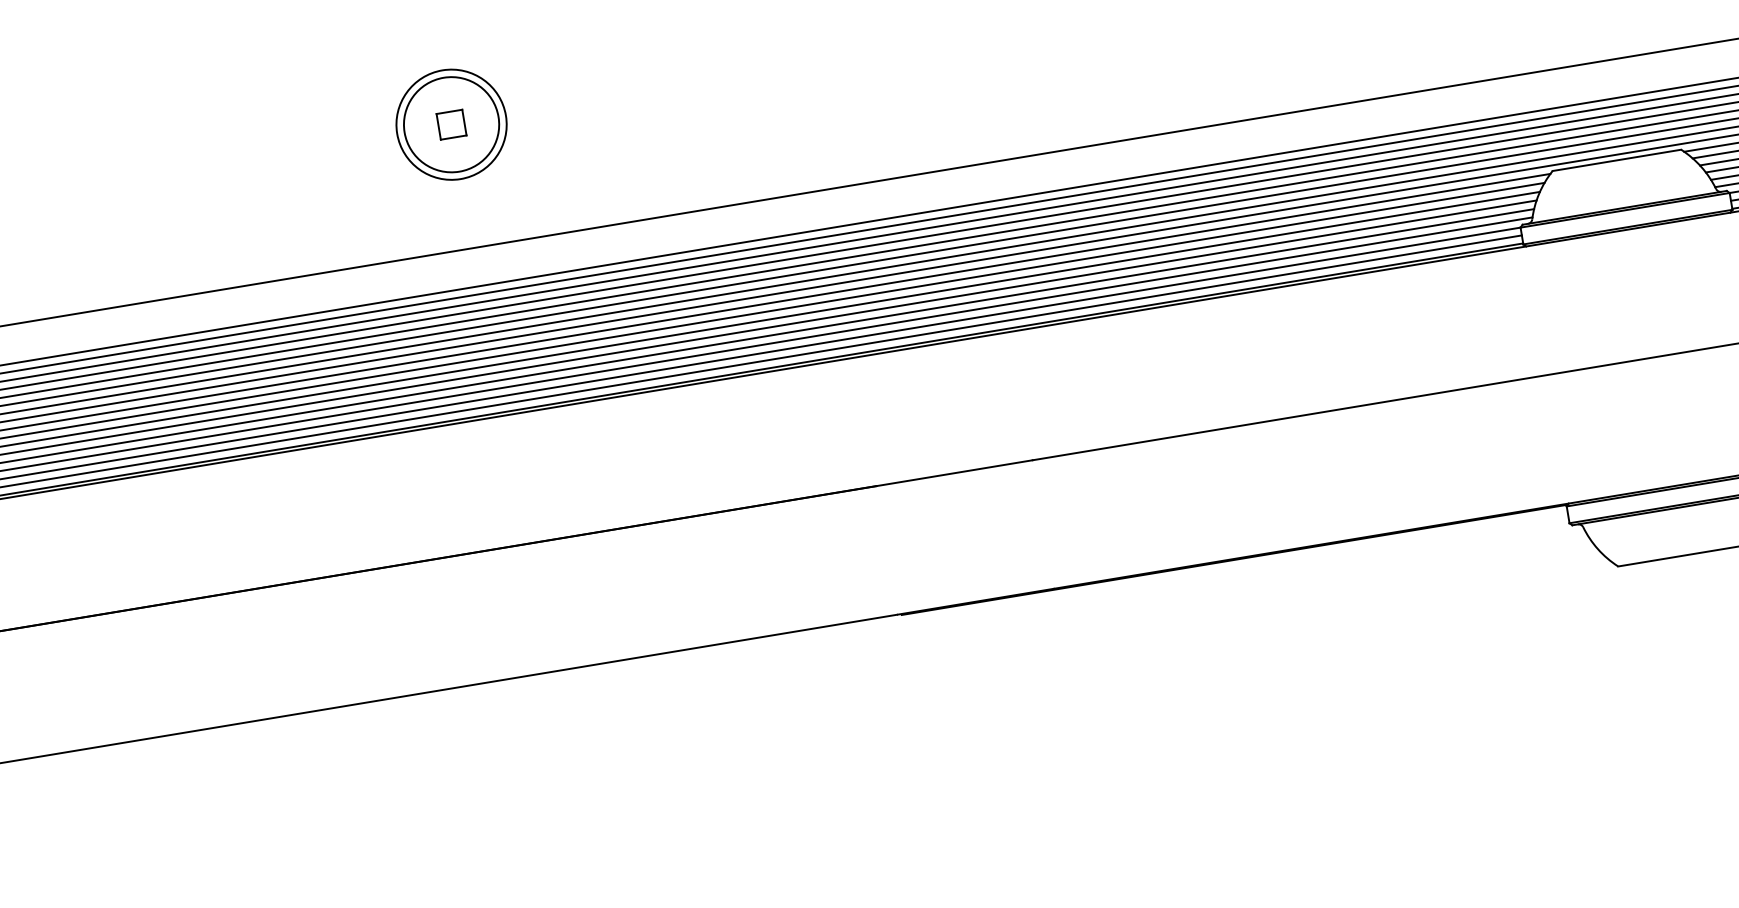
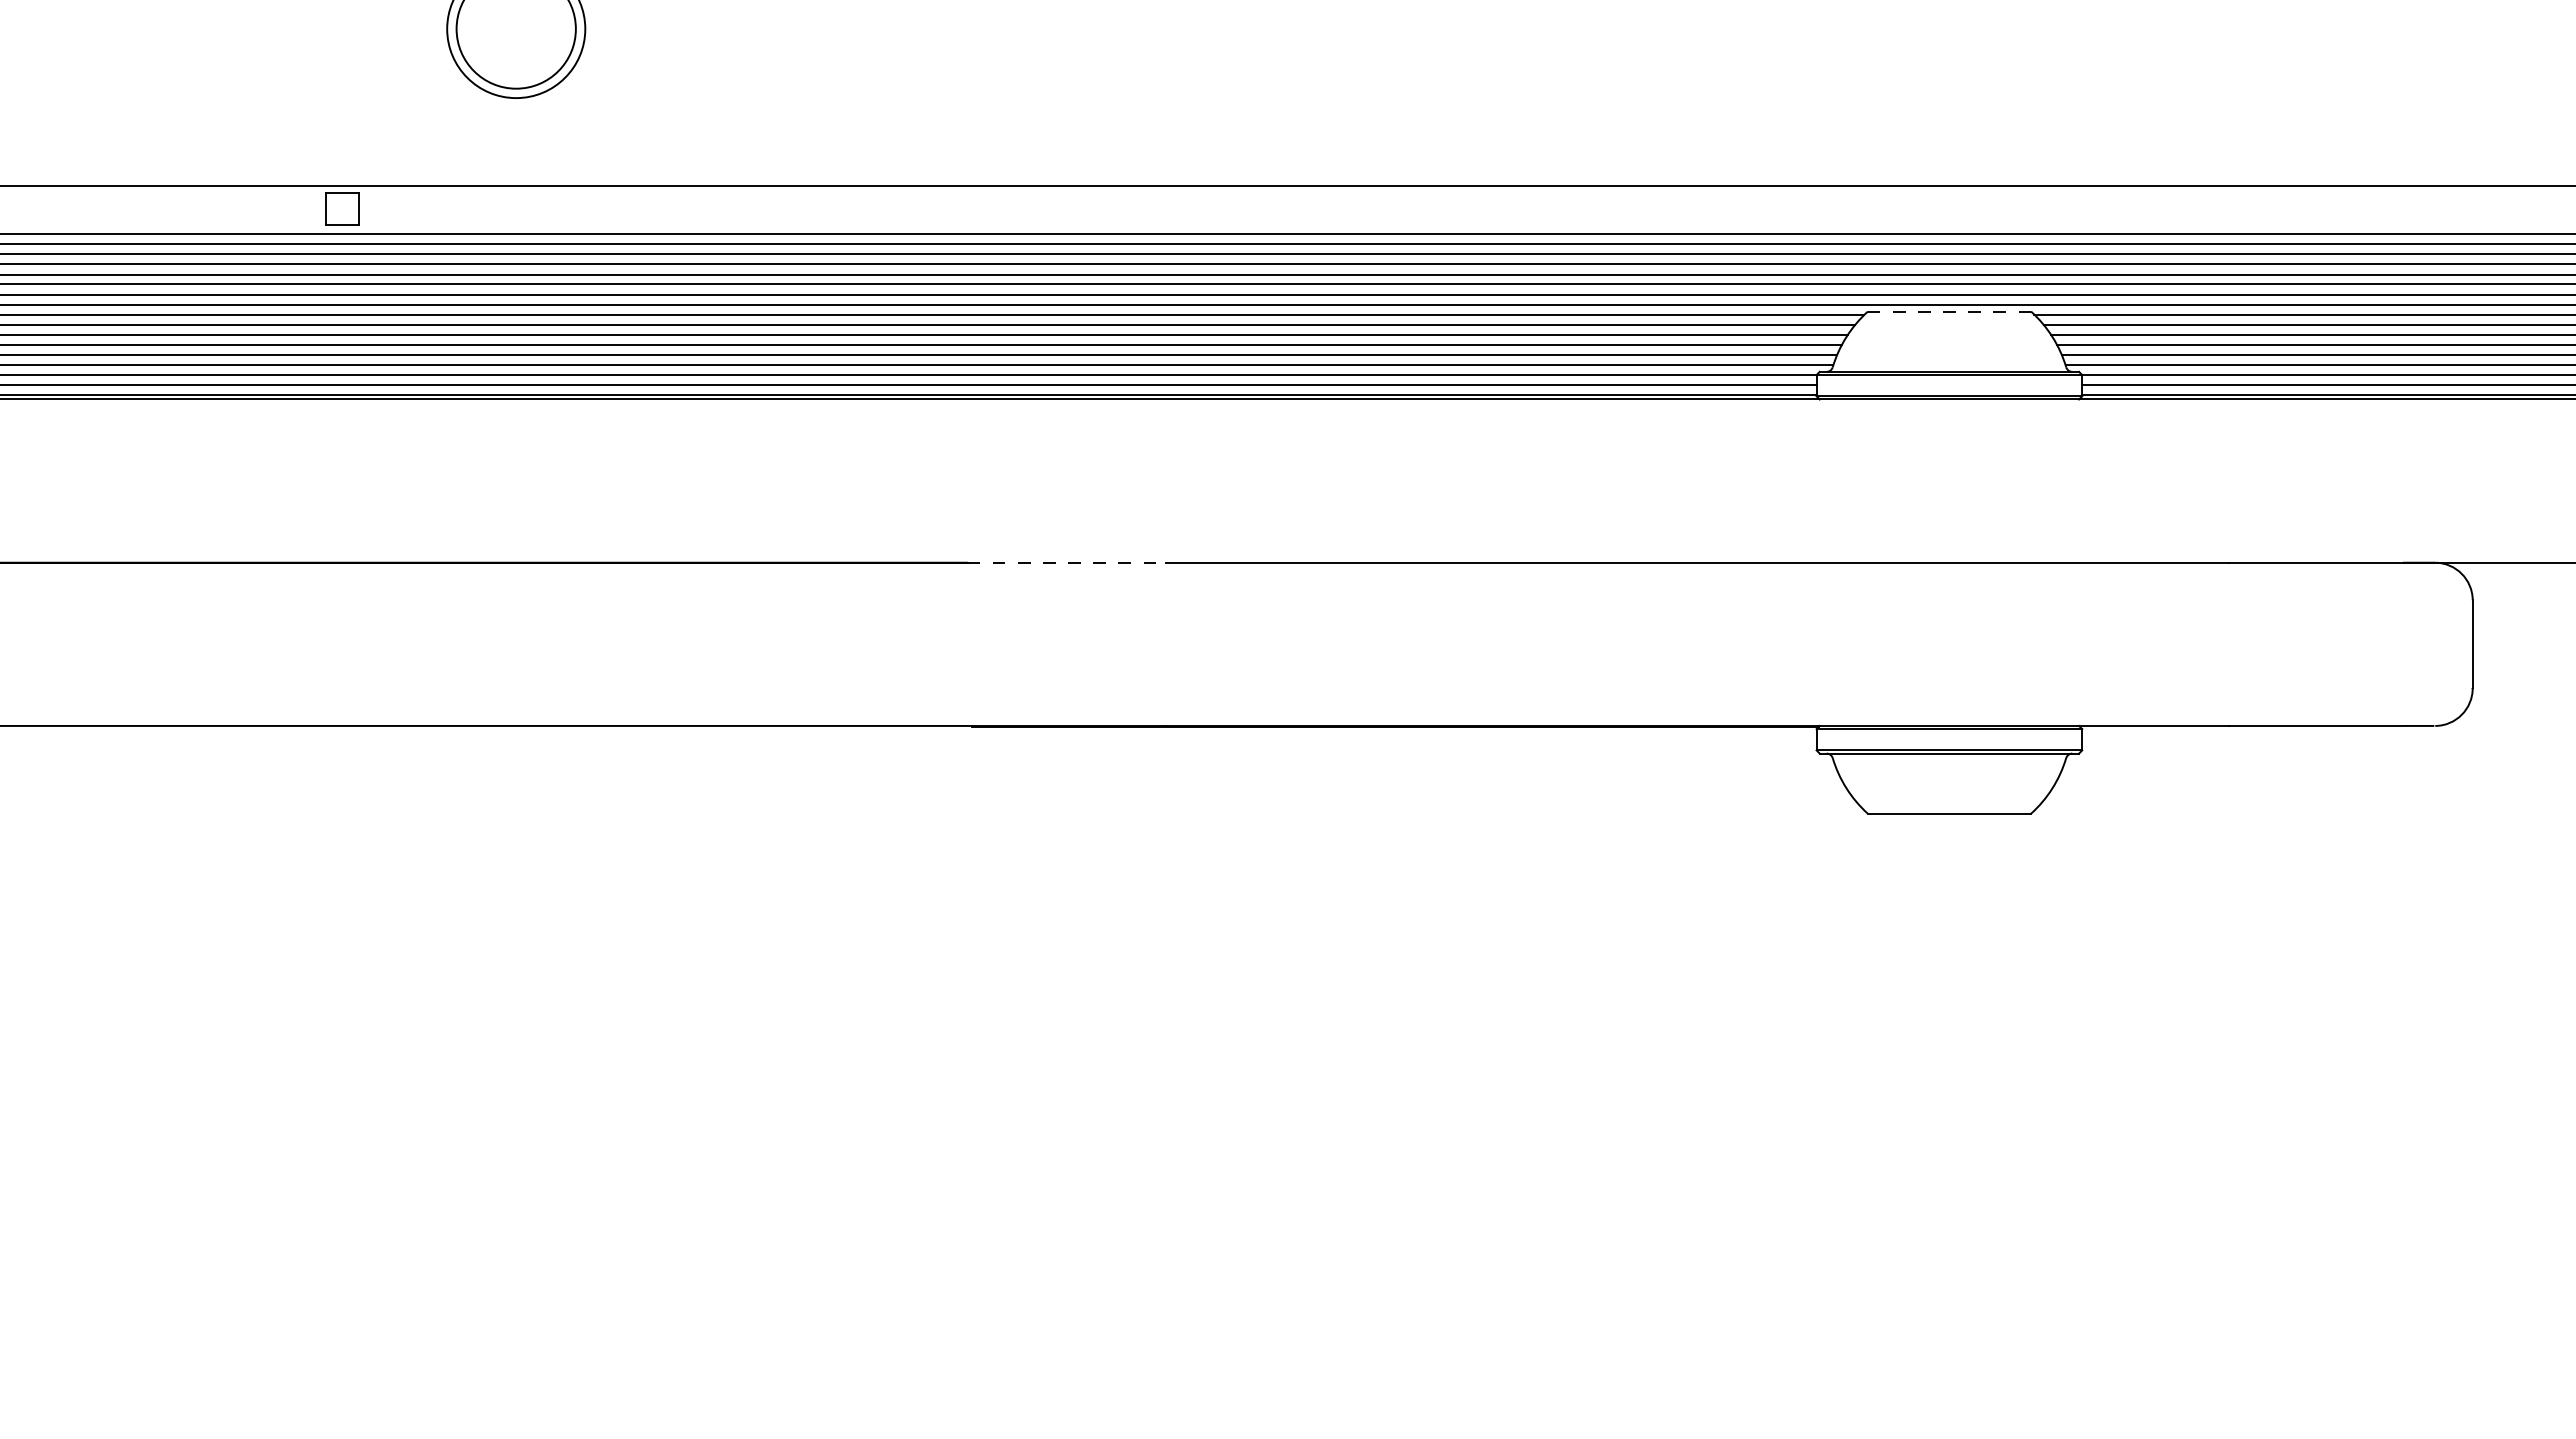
part: (451, 124) -> (342, 208), moved
line: (1616, 160) -> (1949, 311), solid -> dashed
line: (955, 472) -> (1067, 562), solid -> dashed

